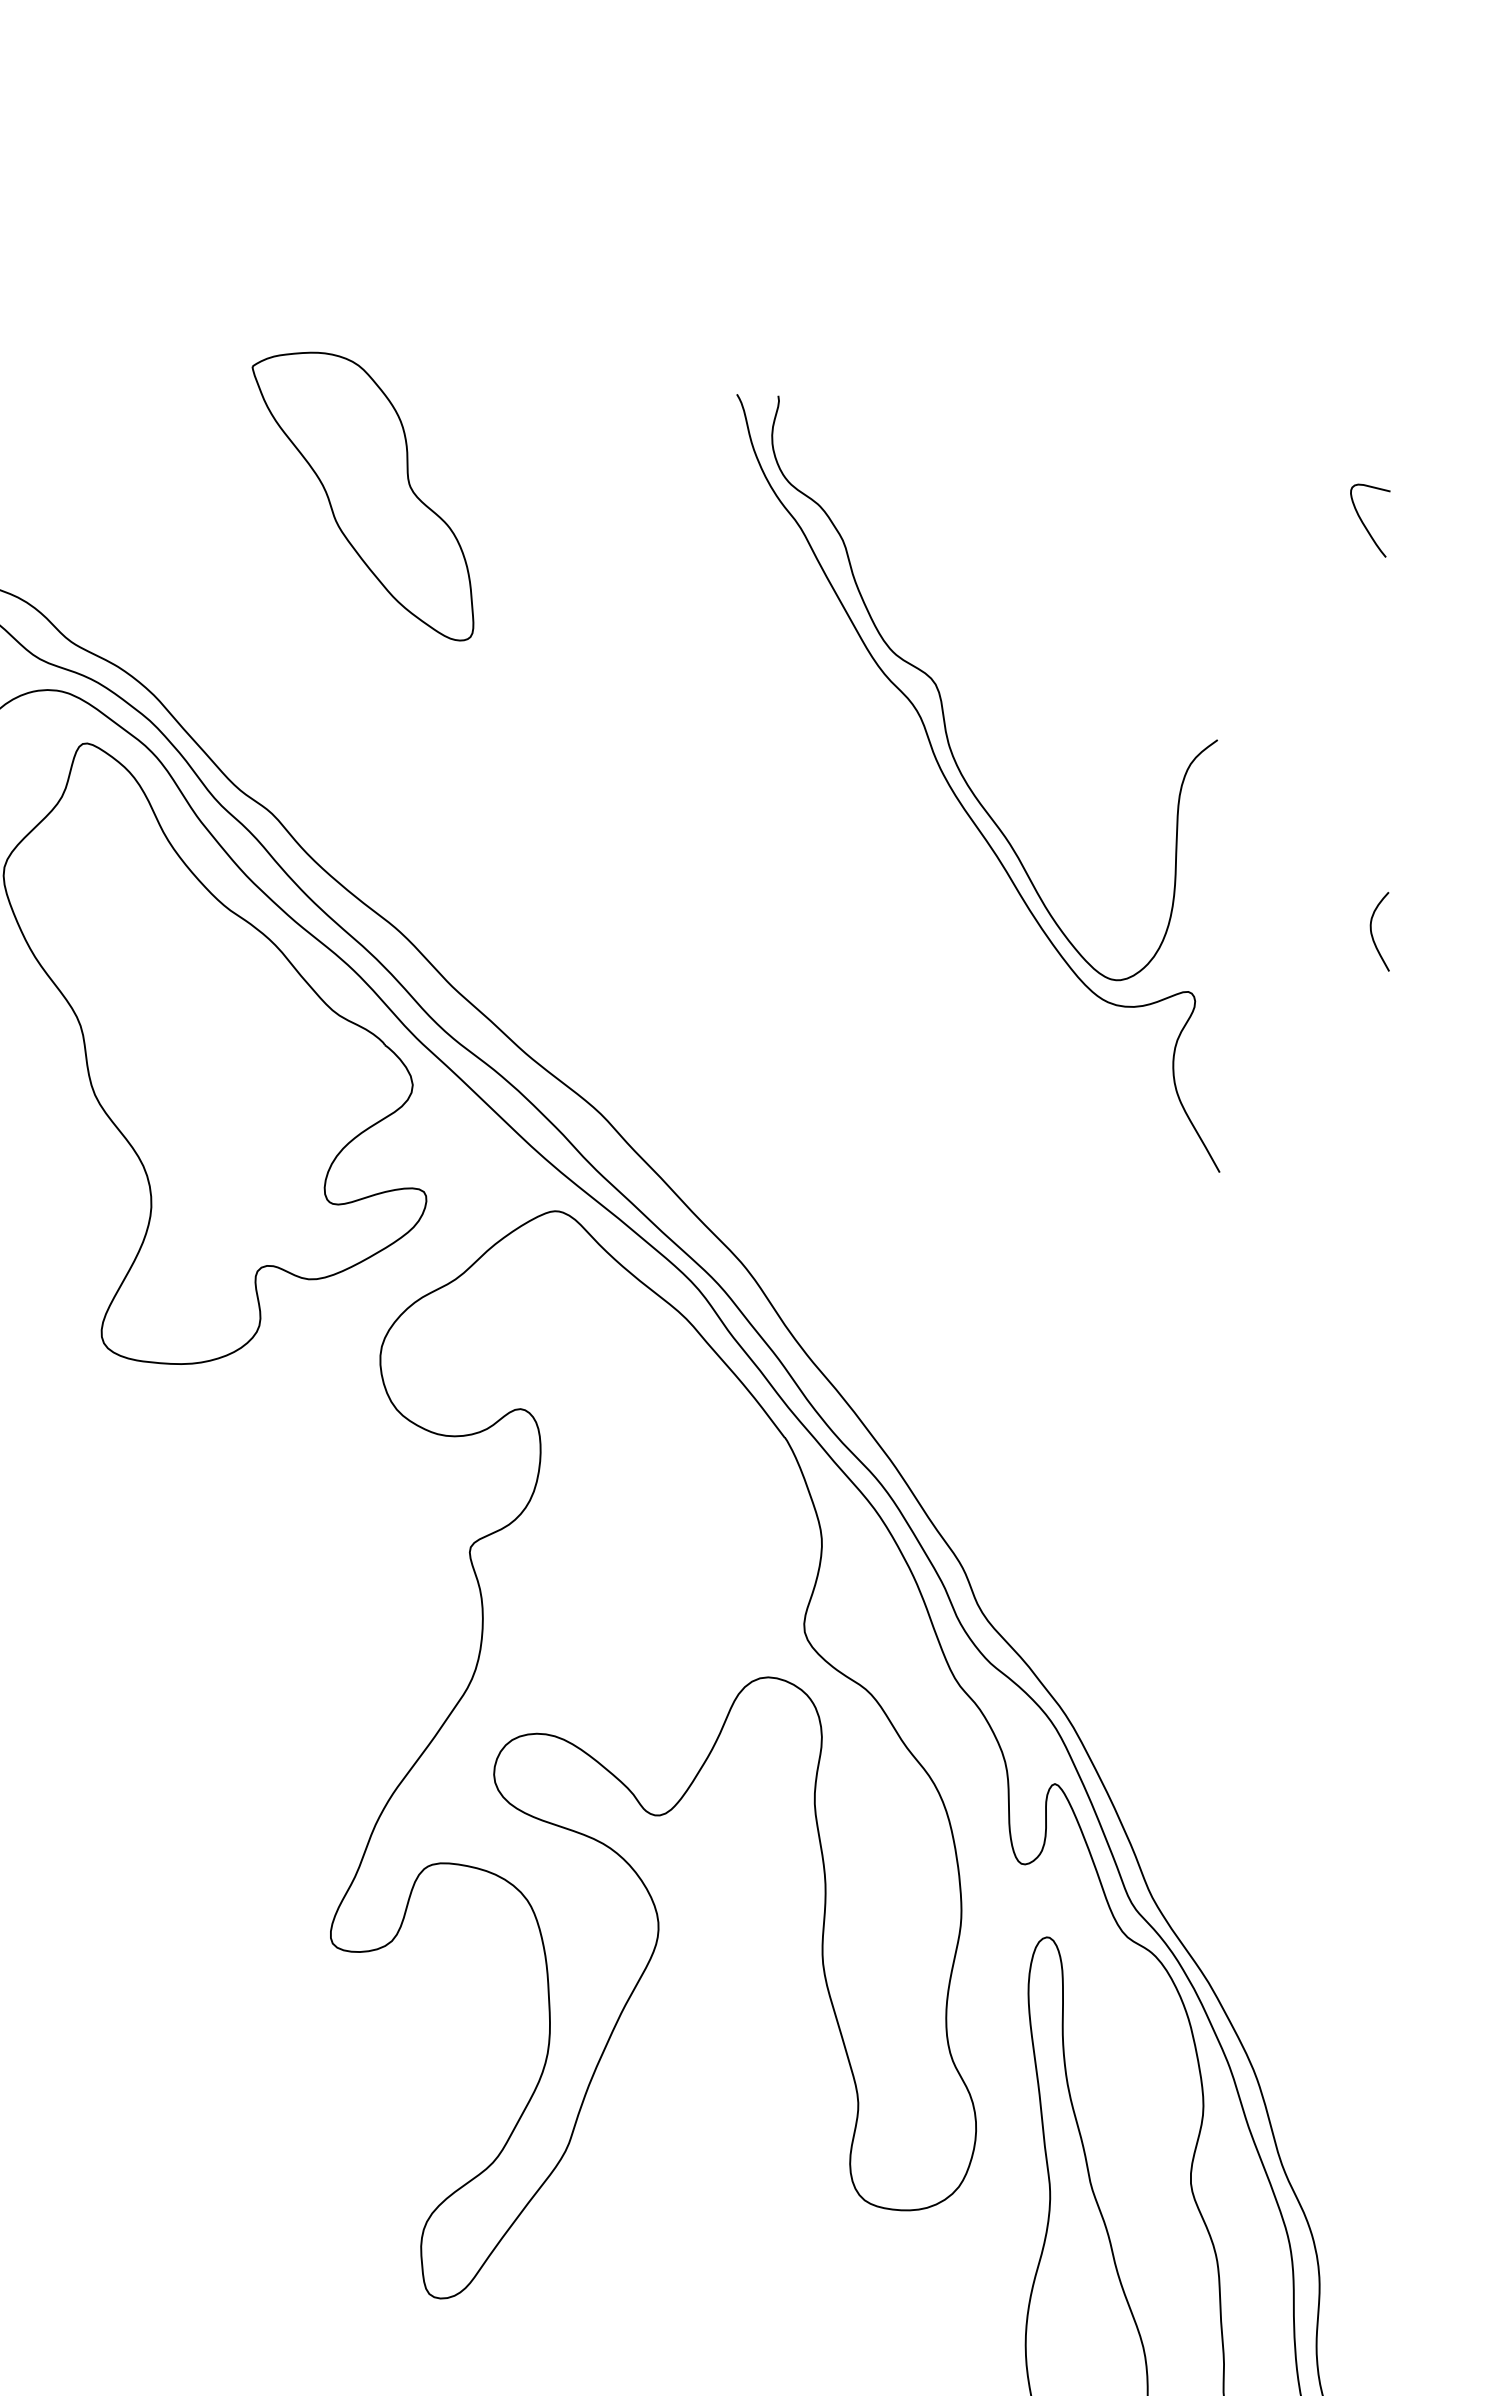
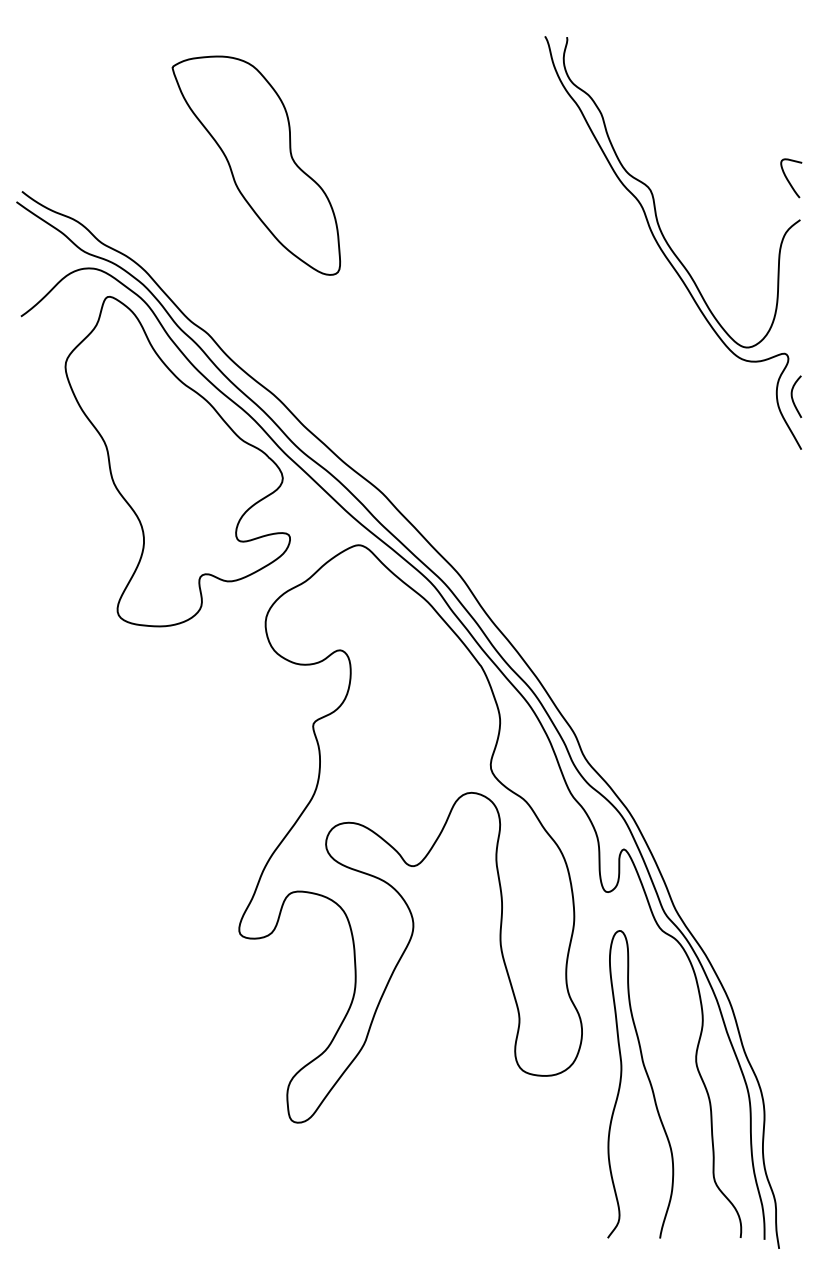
part: (363, 496) -> (256, 165), size x1.43
part: (976, 782) -> (672, 242), moved

